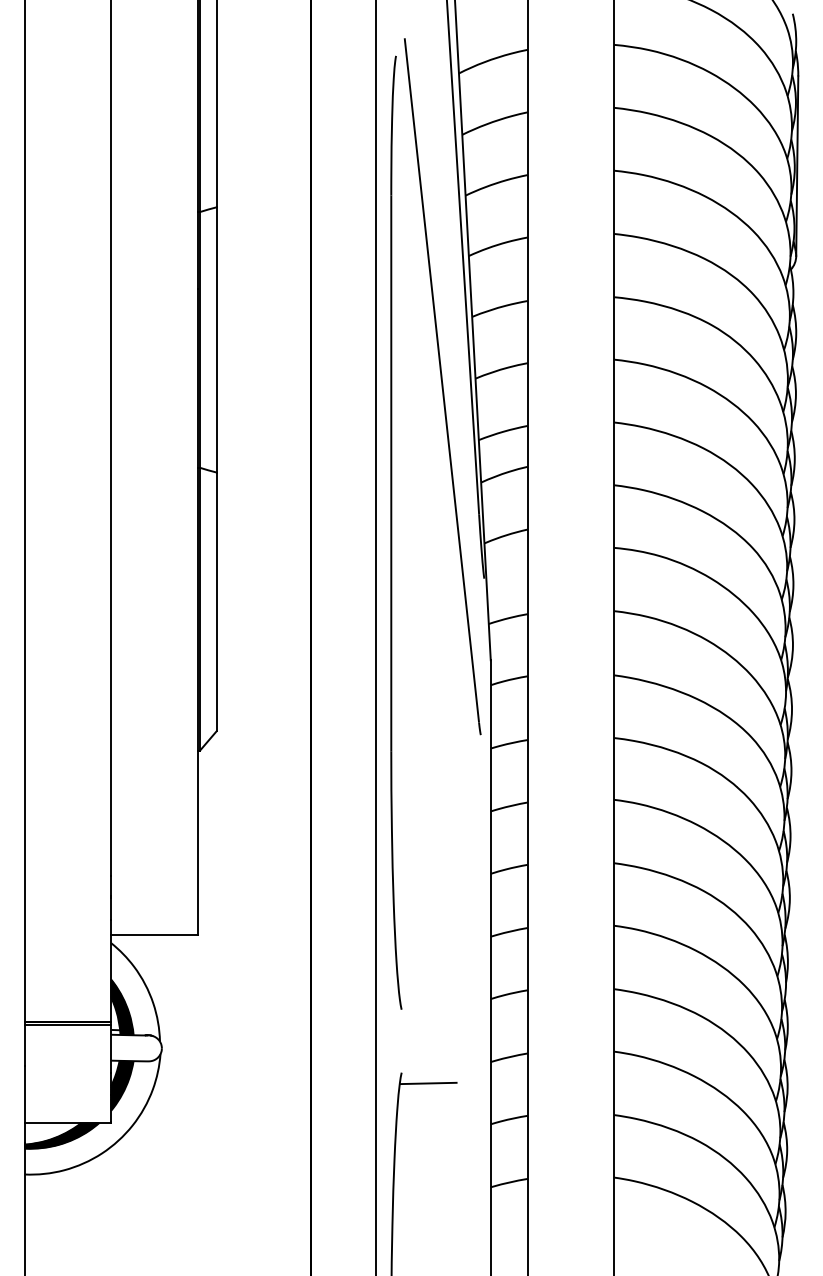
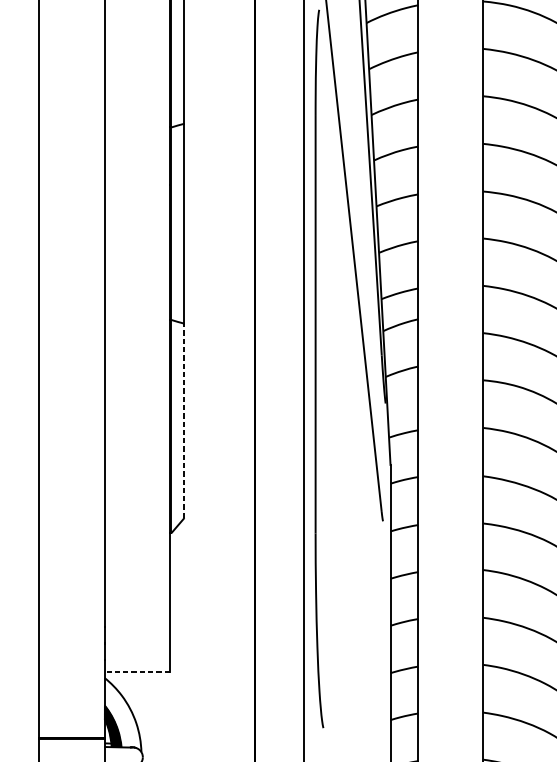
line: (217, 601) -> (184, 420), solid -> dashed
line: (153, 934) -> (136, 671), solid -> dashed

